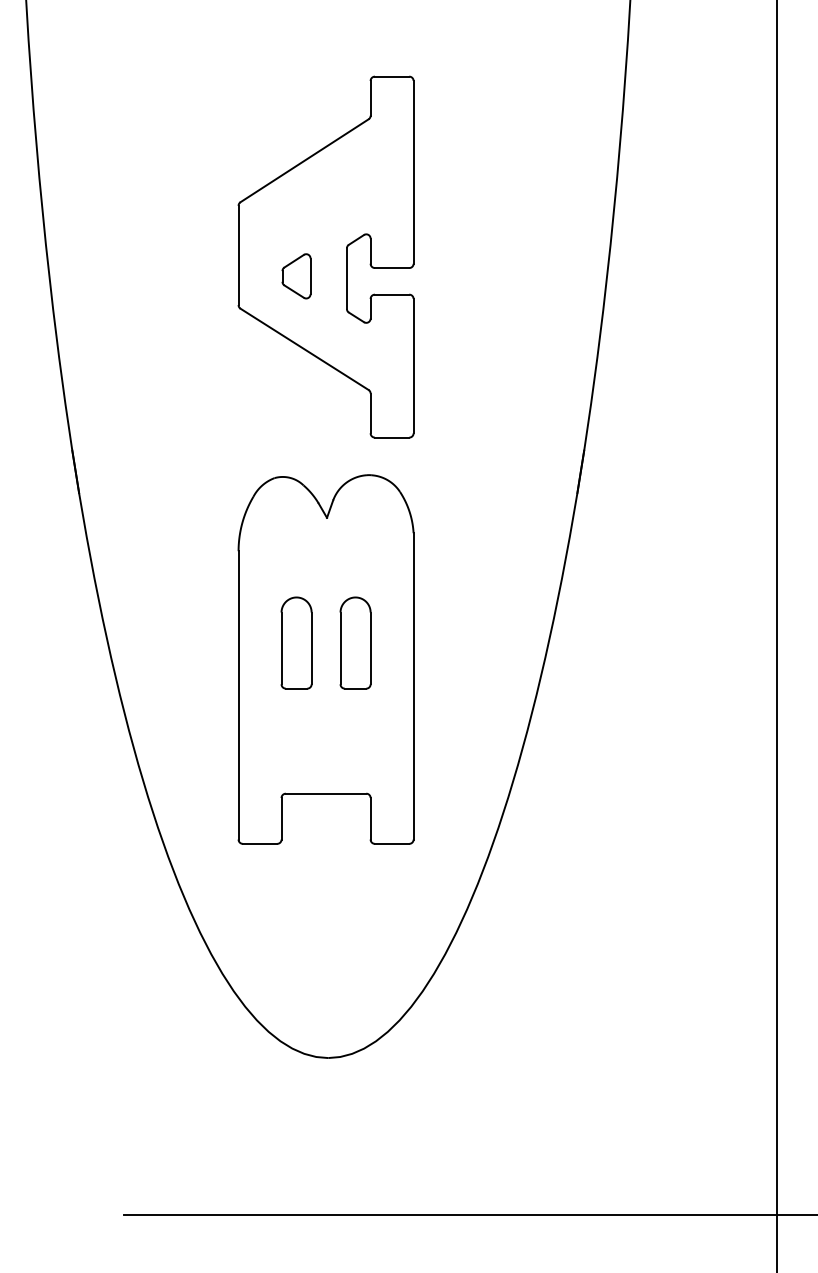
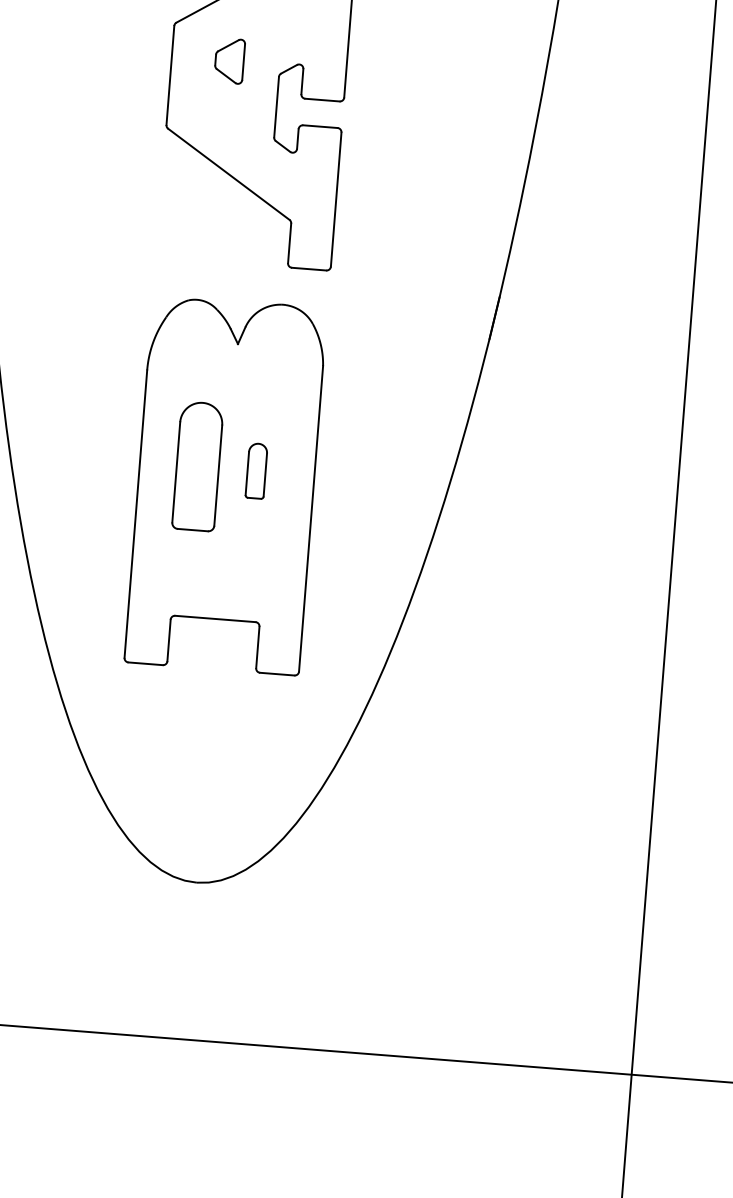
part: (296, 276) -> (229, 61), moved
part: (296, 642) -> (197, 465), size x1.4
part: (355, 642) -> (256, 470), size x0.6

